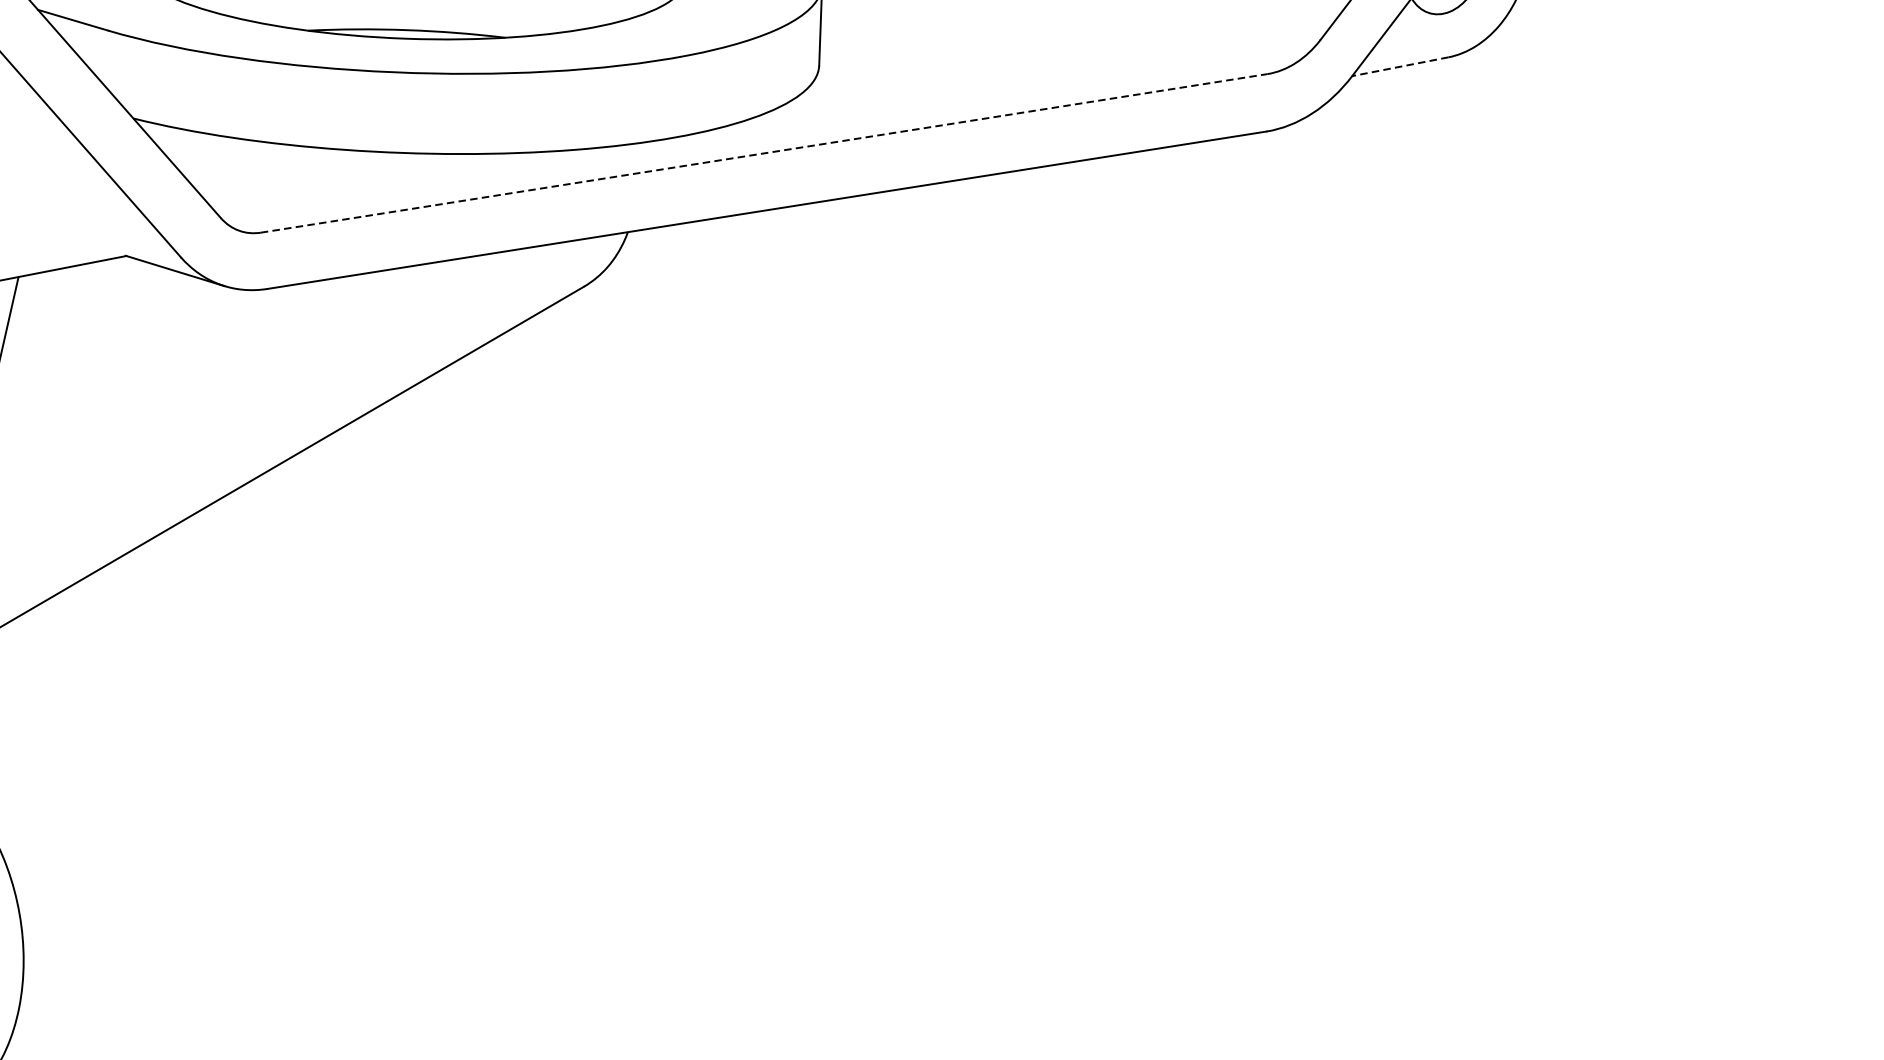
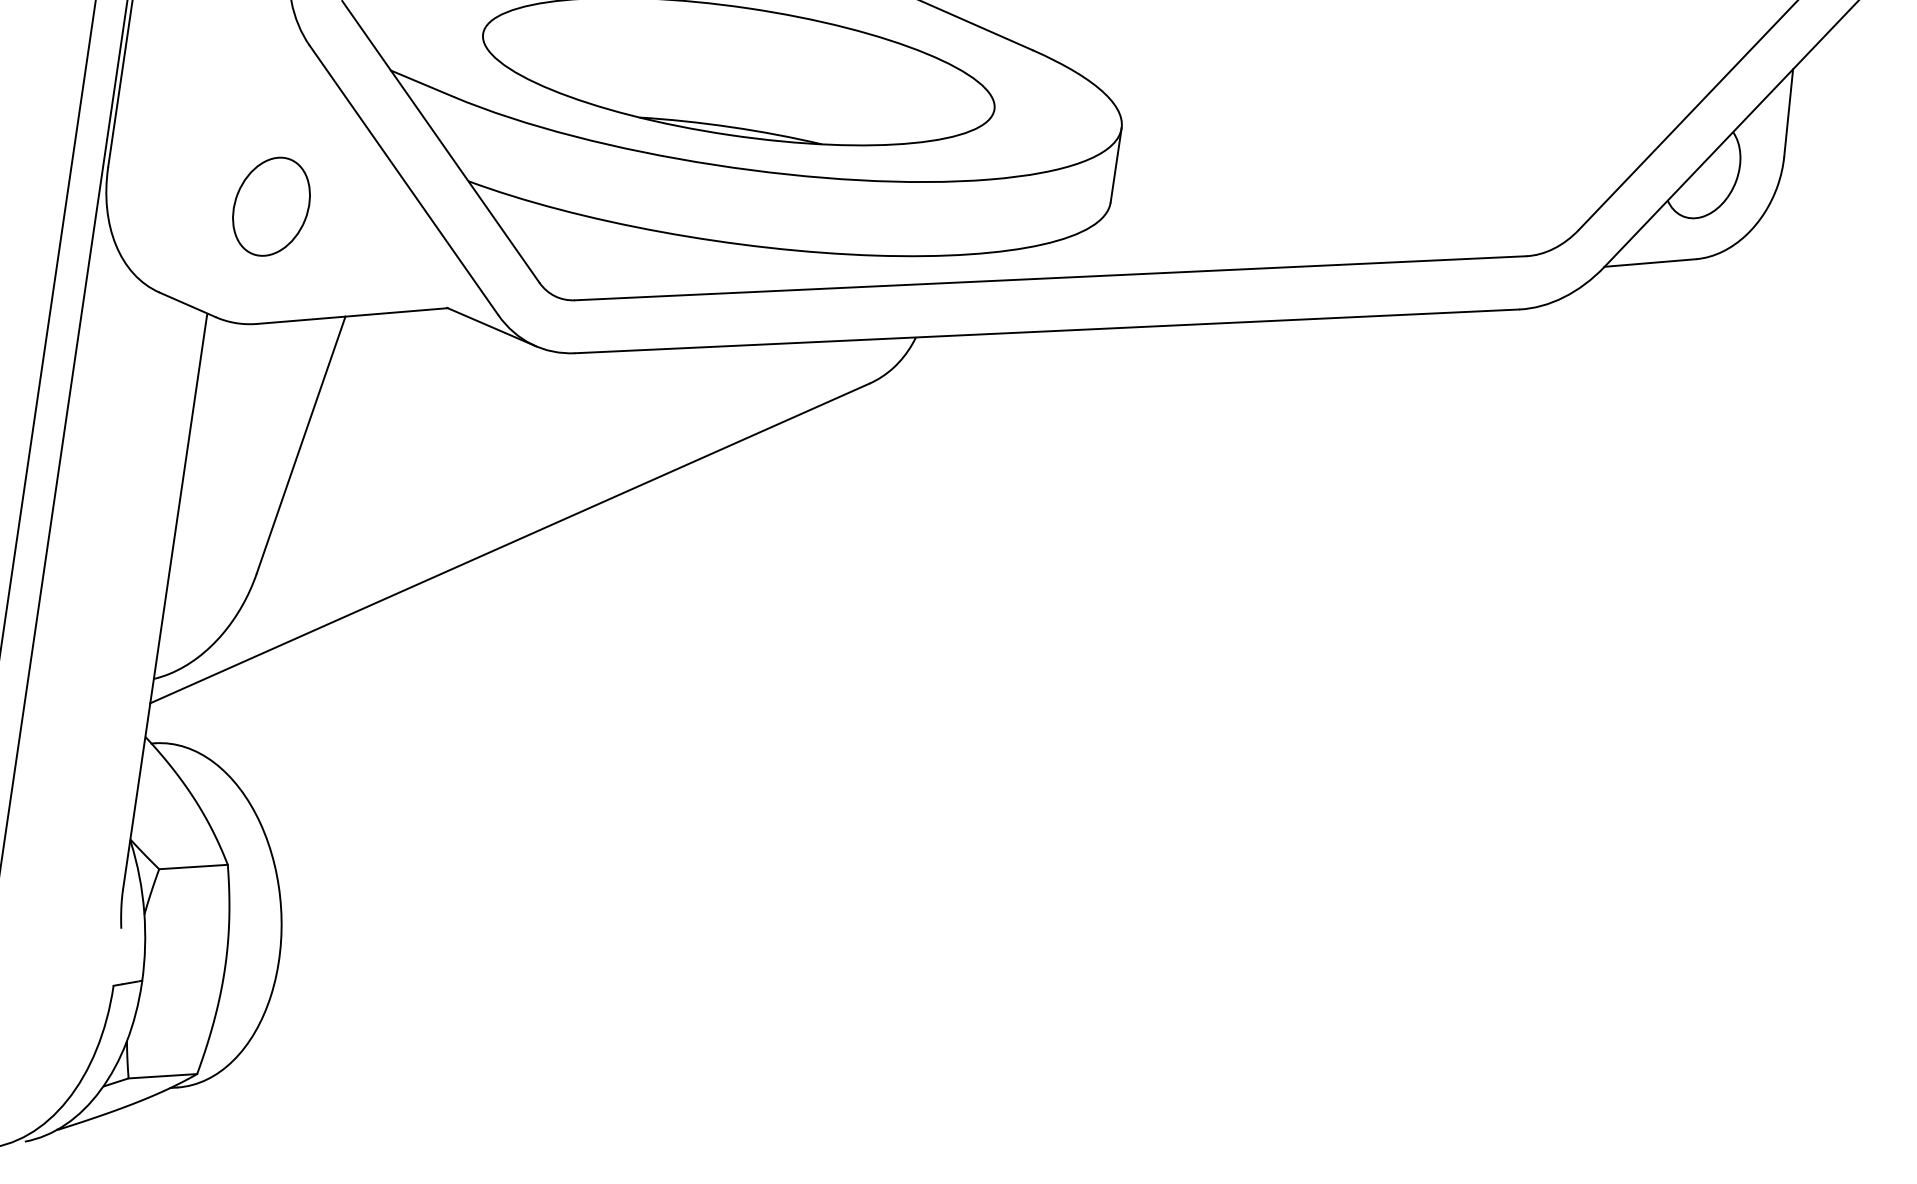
line: (1400, 67) -> (1650, 263), dashed -> solid
line: (765, 153) -> (1051, 278), dashed -> solid

